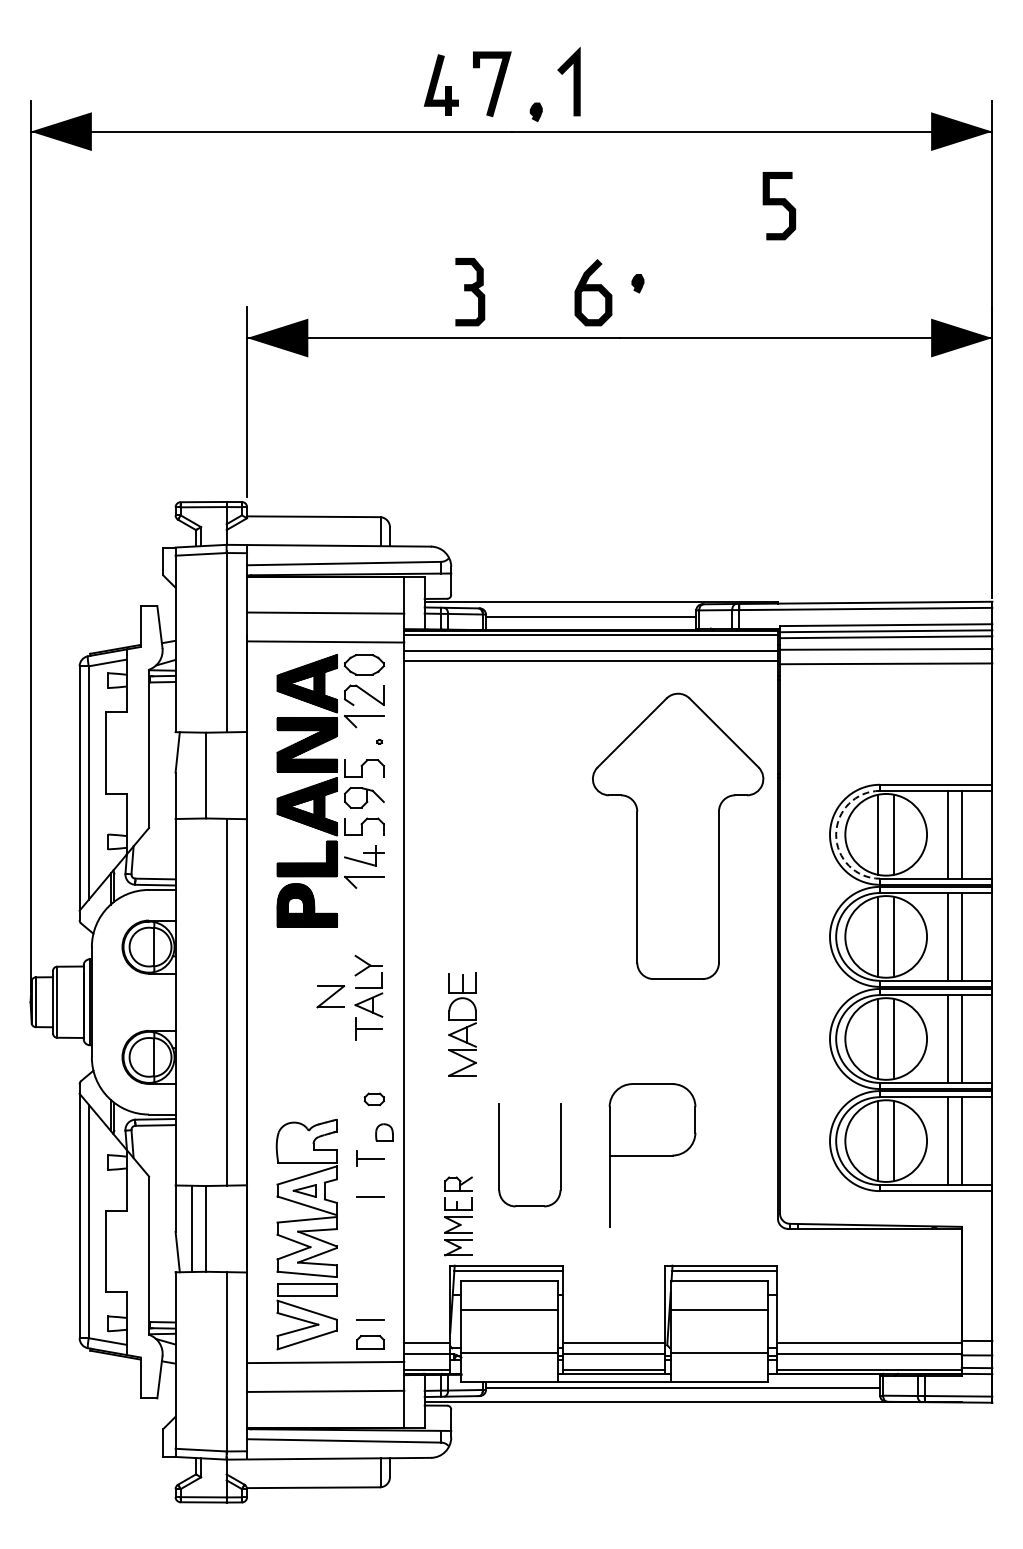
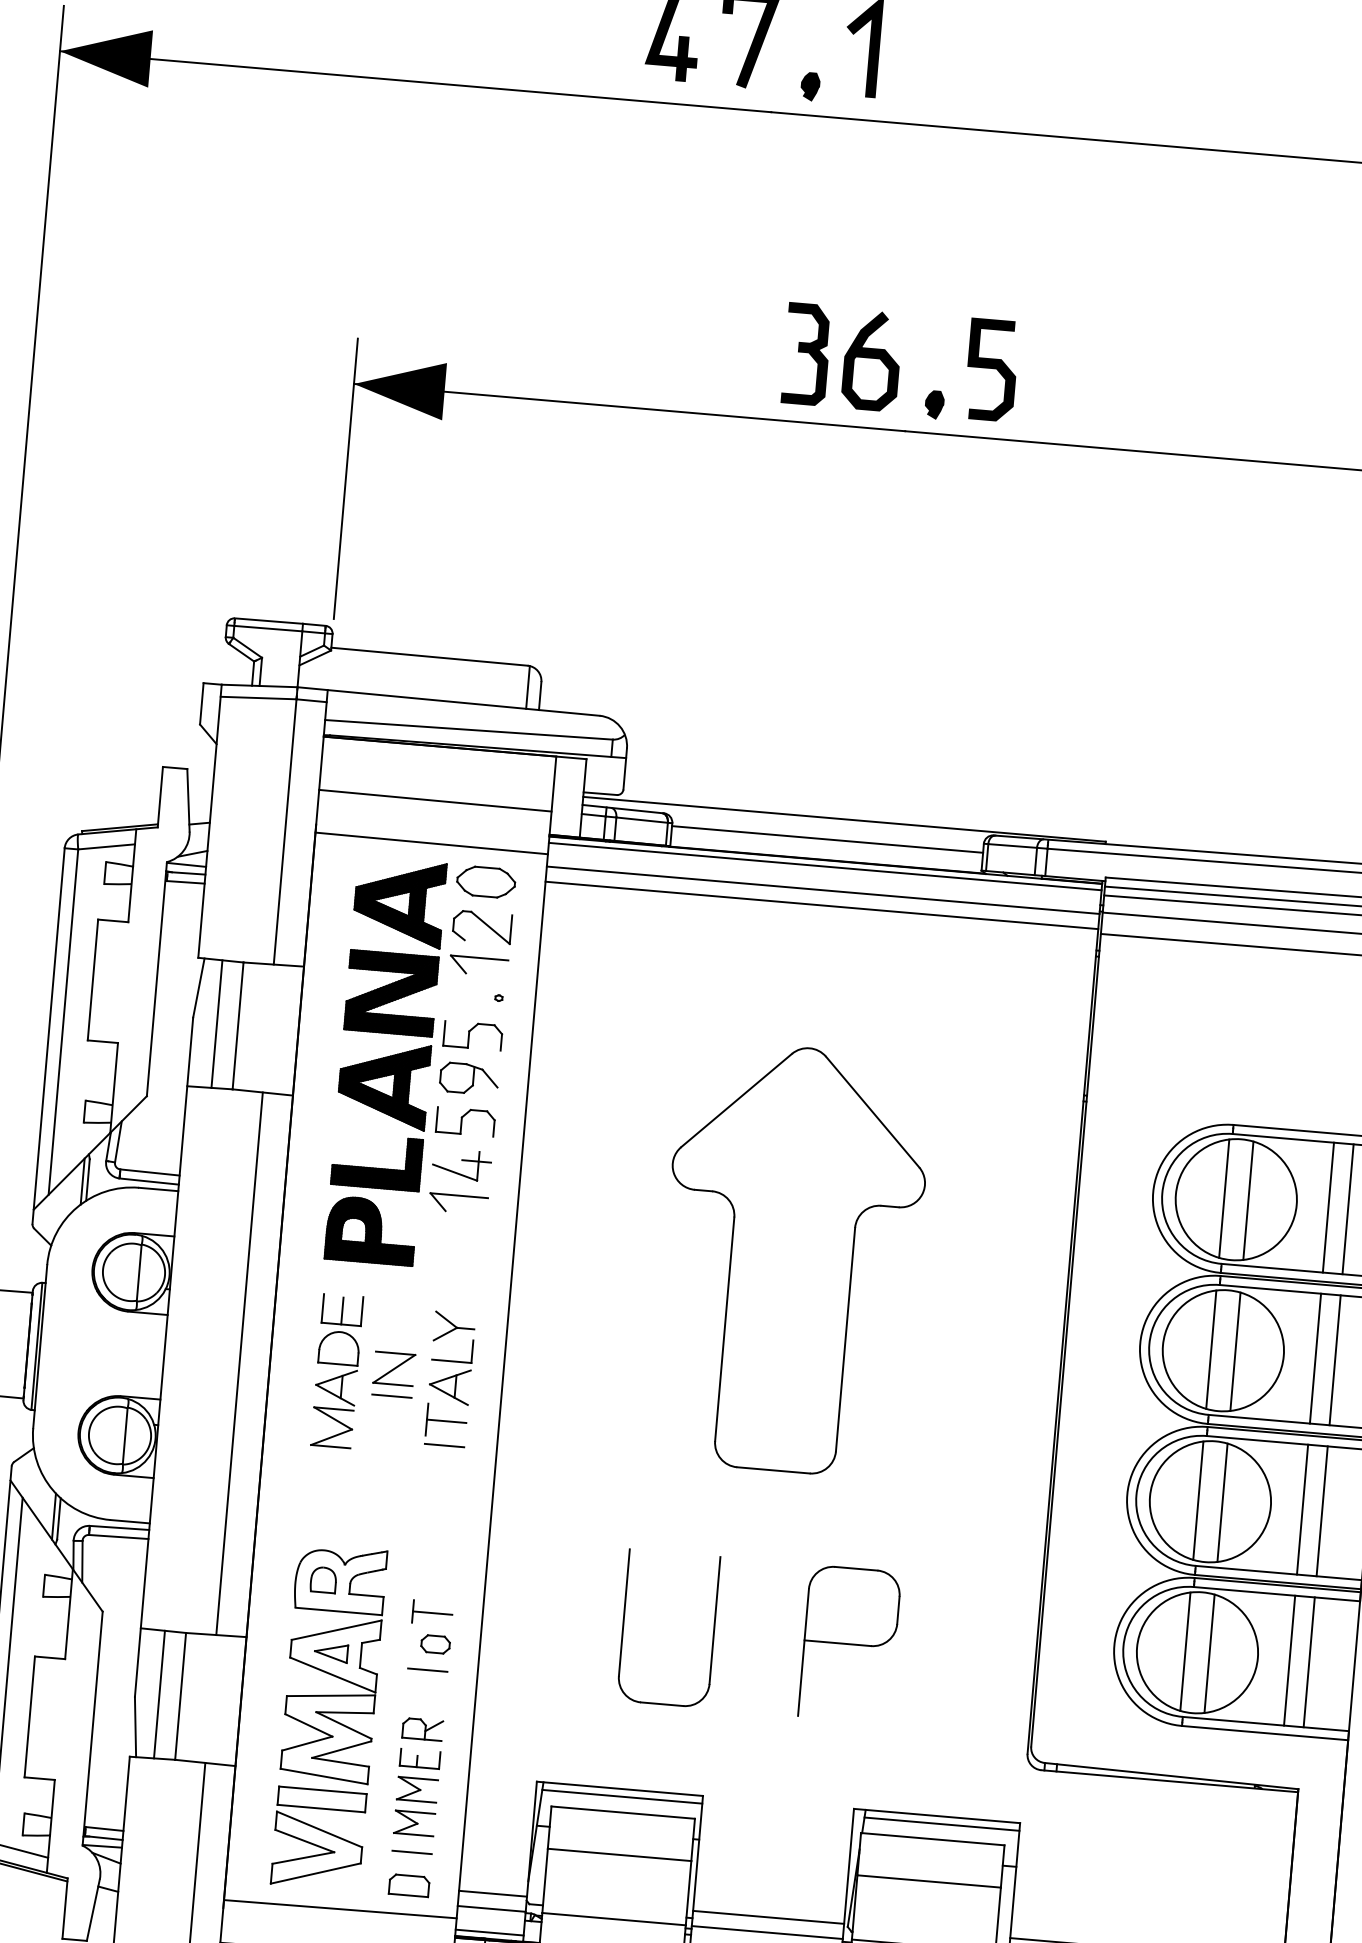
curve: (779, 205) -> (992, 369), moved
part: (637, 283) -> (933, 404), moved
part: (470, 292) -> (807, 354), moved
line: (191, 775) -> (216, 1023), added
arc: (836, 834) -> (1162, 1192), dashed -> solid
part: (678, 835) -> (792, 1258), moved
line: (330, 1015) -> (391, 1396), added
part: (462, 1024) -> (337, 1370), moved
line: (368, 1045) -> (443, 1445), added
part: (373, 1099) -> (434, 1644), moved
part: (384, 1132) -> (323, 1579), moved
part: (651, 1154) -> (848, 1642), size x0.71
part: (458, 1216) -> (418, 1777), moved

